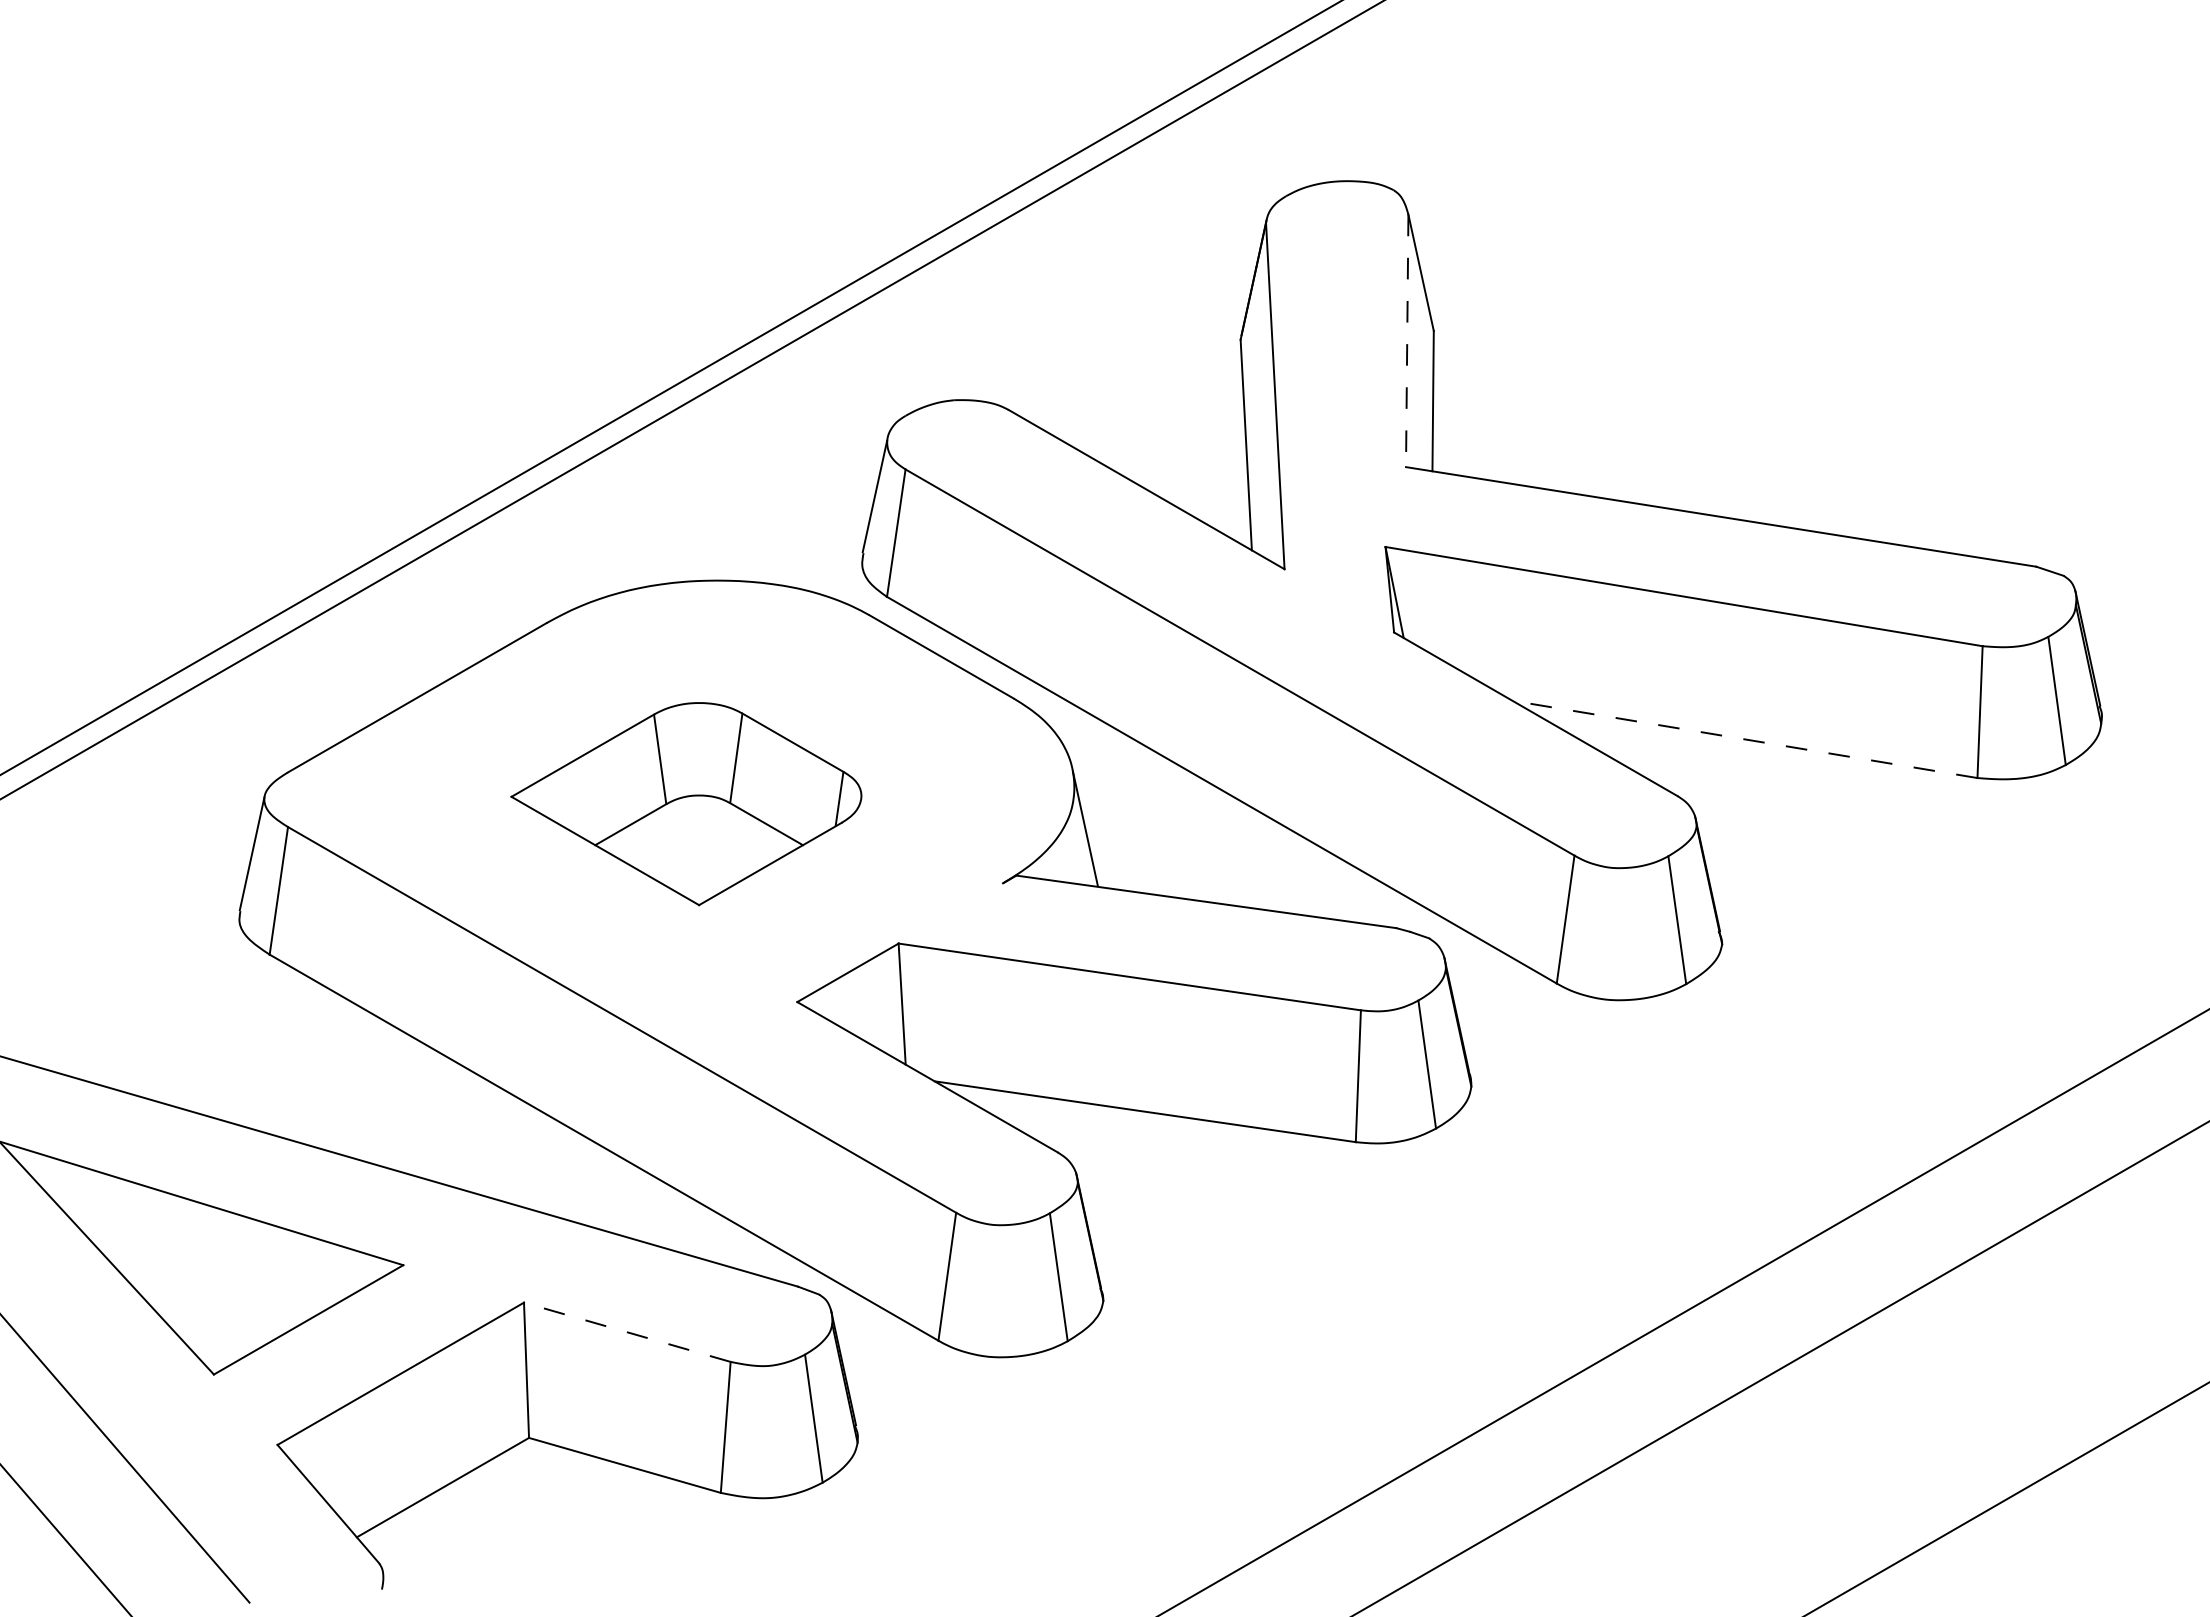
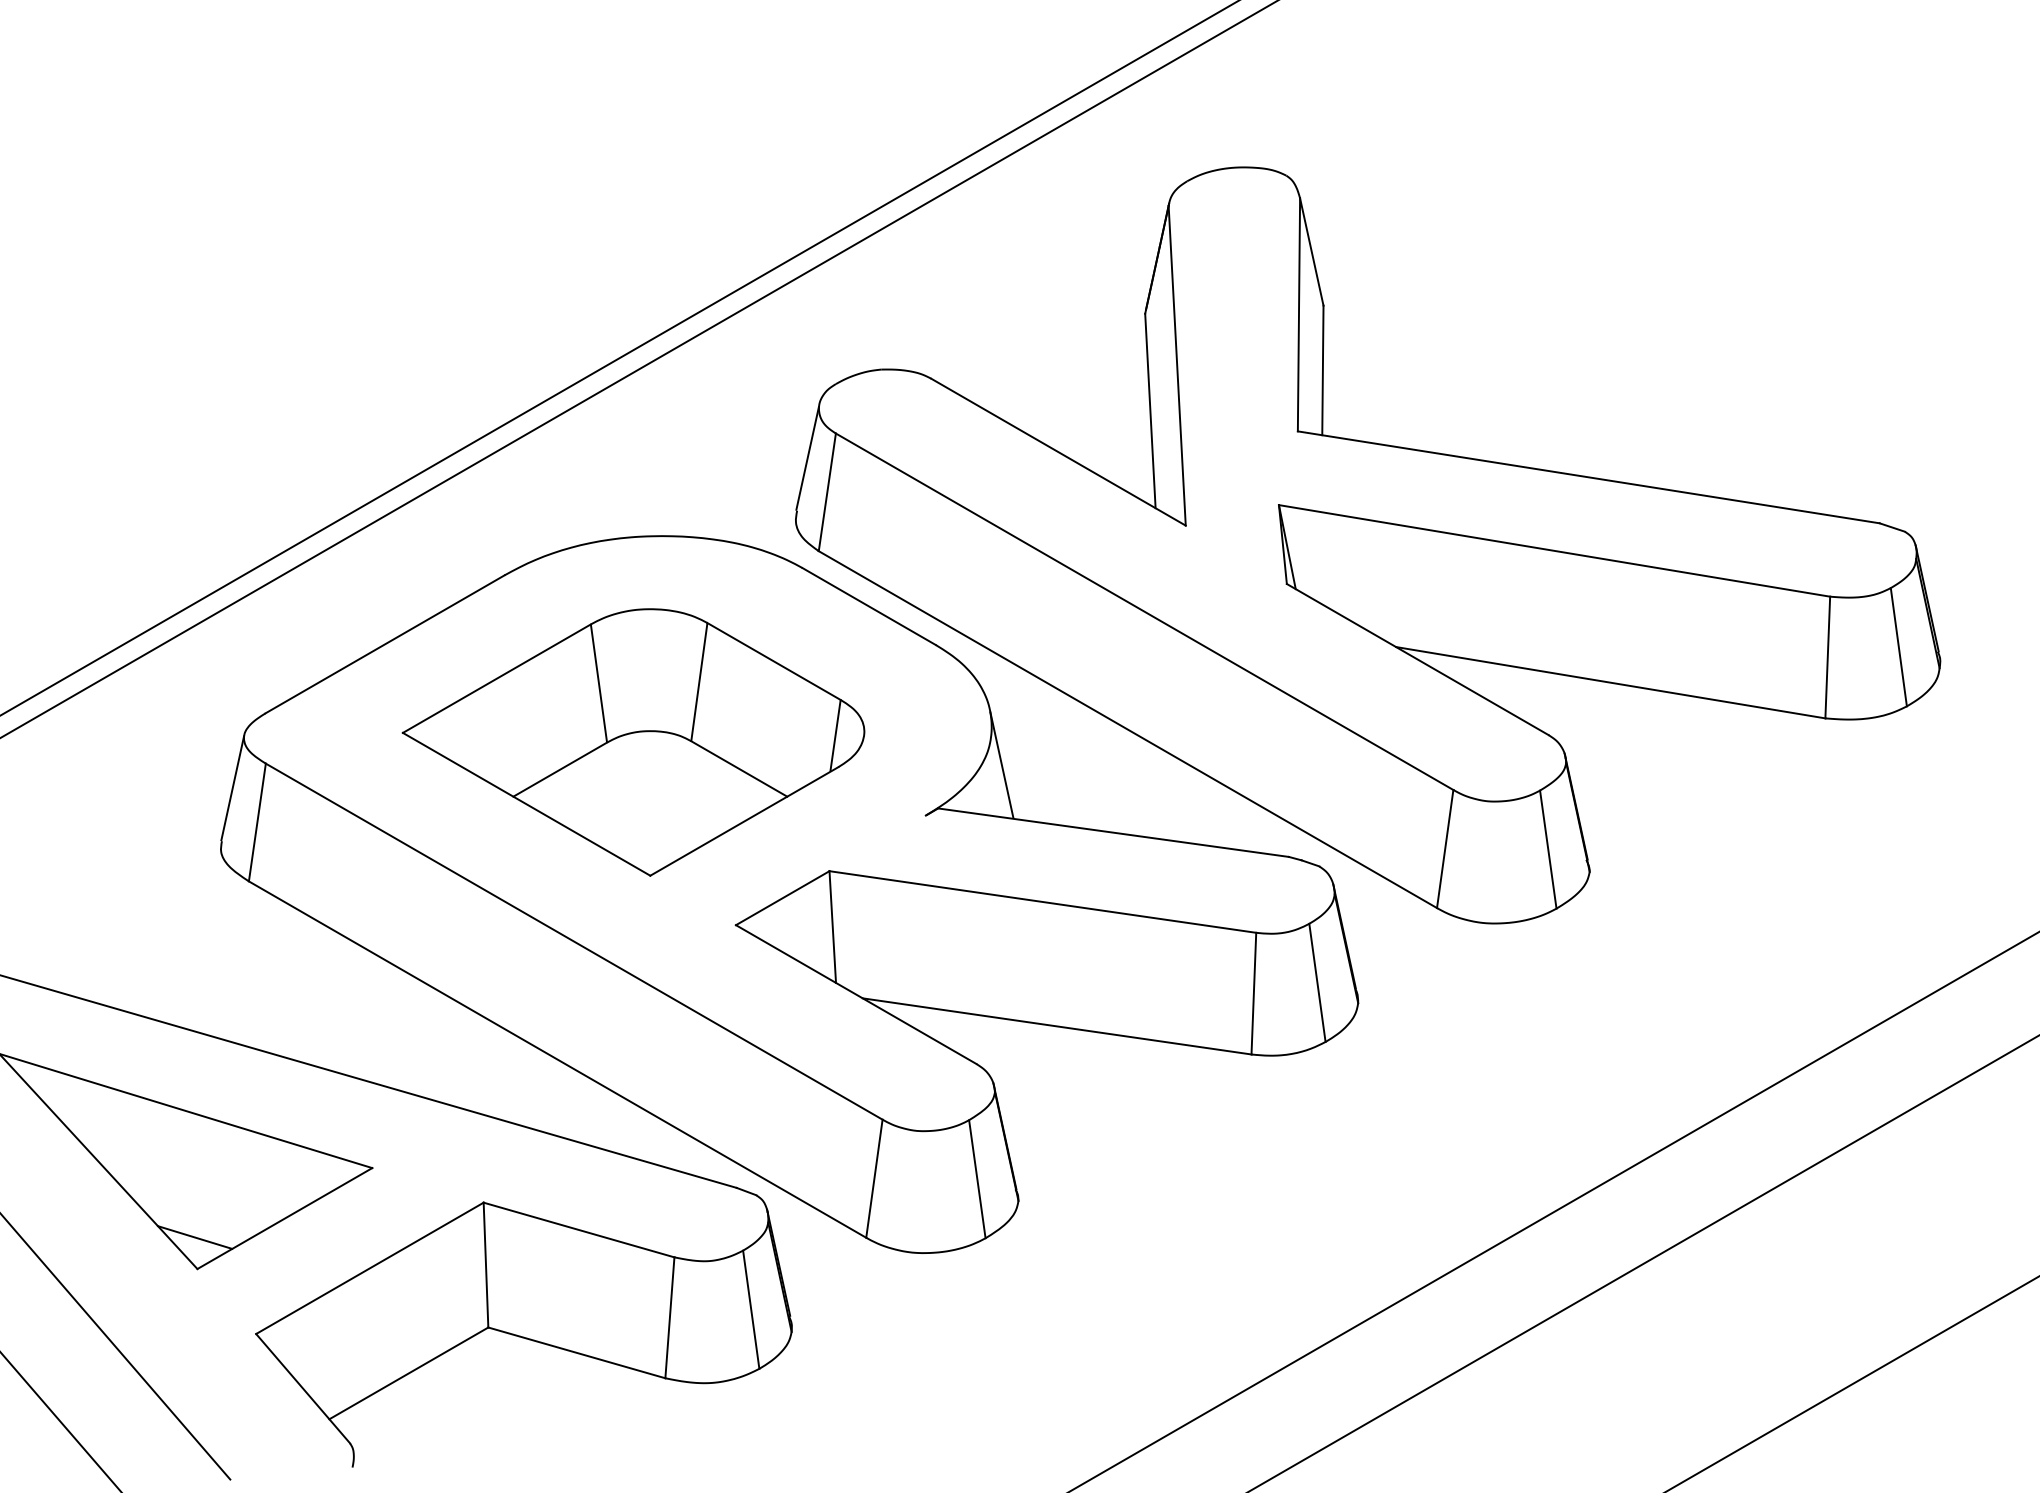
line: (1407, 341) -> (1299, 315), dashed -> solid
line: (1744, 739) -> (1610, 682), dashed -> solid
part: (686, 803) -> (633, 741), size x1.43
line: (626, 1332) -> (578, 1230), dashed -> solid
line: (211, 1340) -> (195, 1237), added

